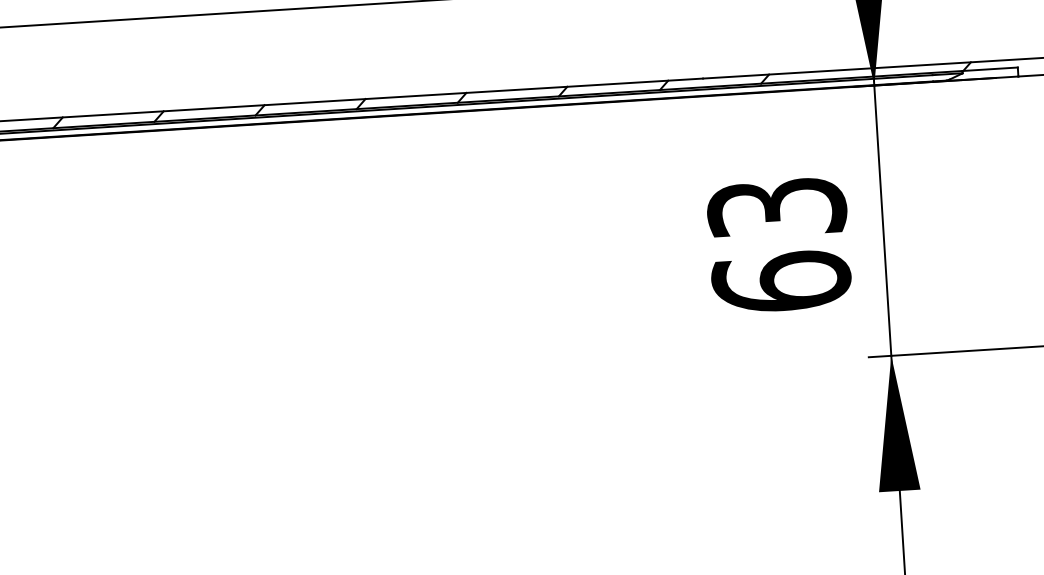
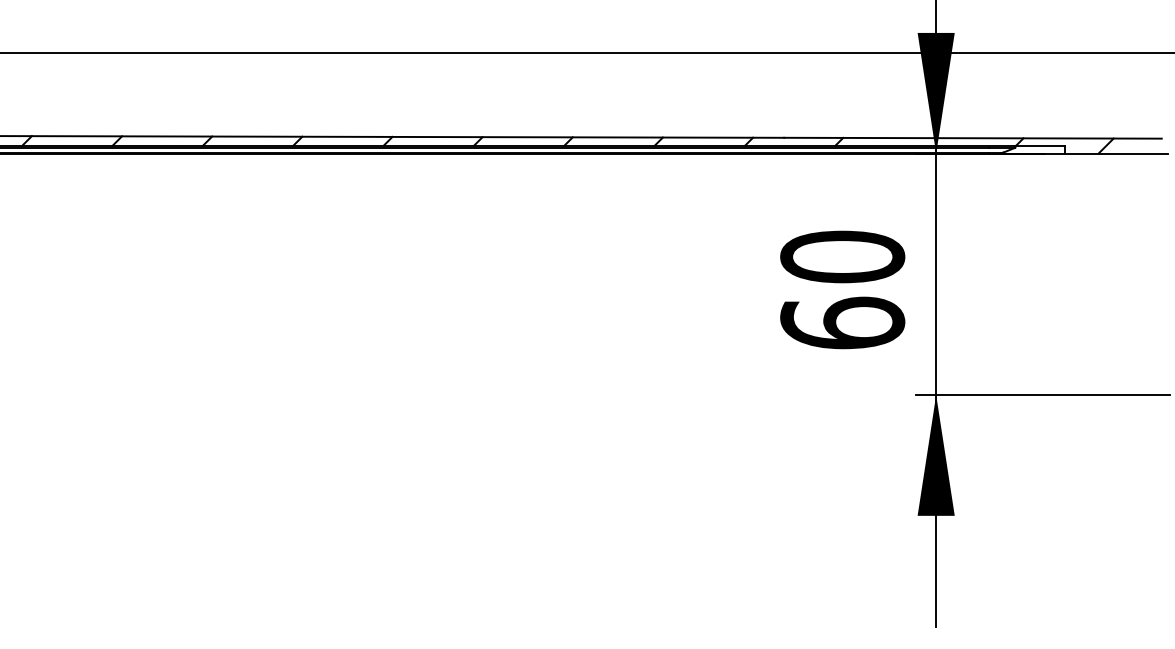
text: (776, 207) -> (842, 256), 63 -> 60

